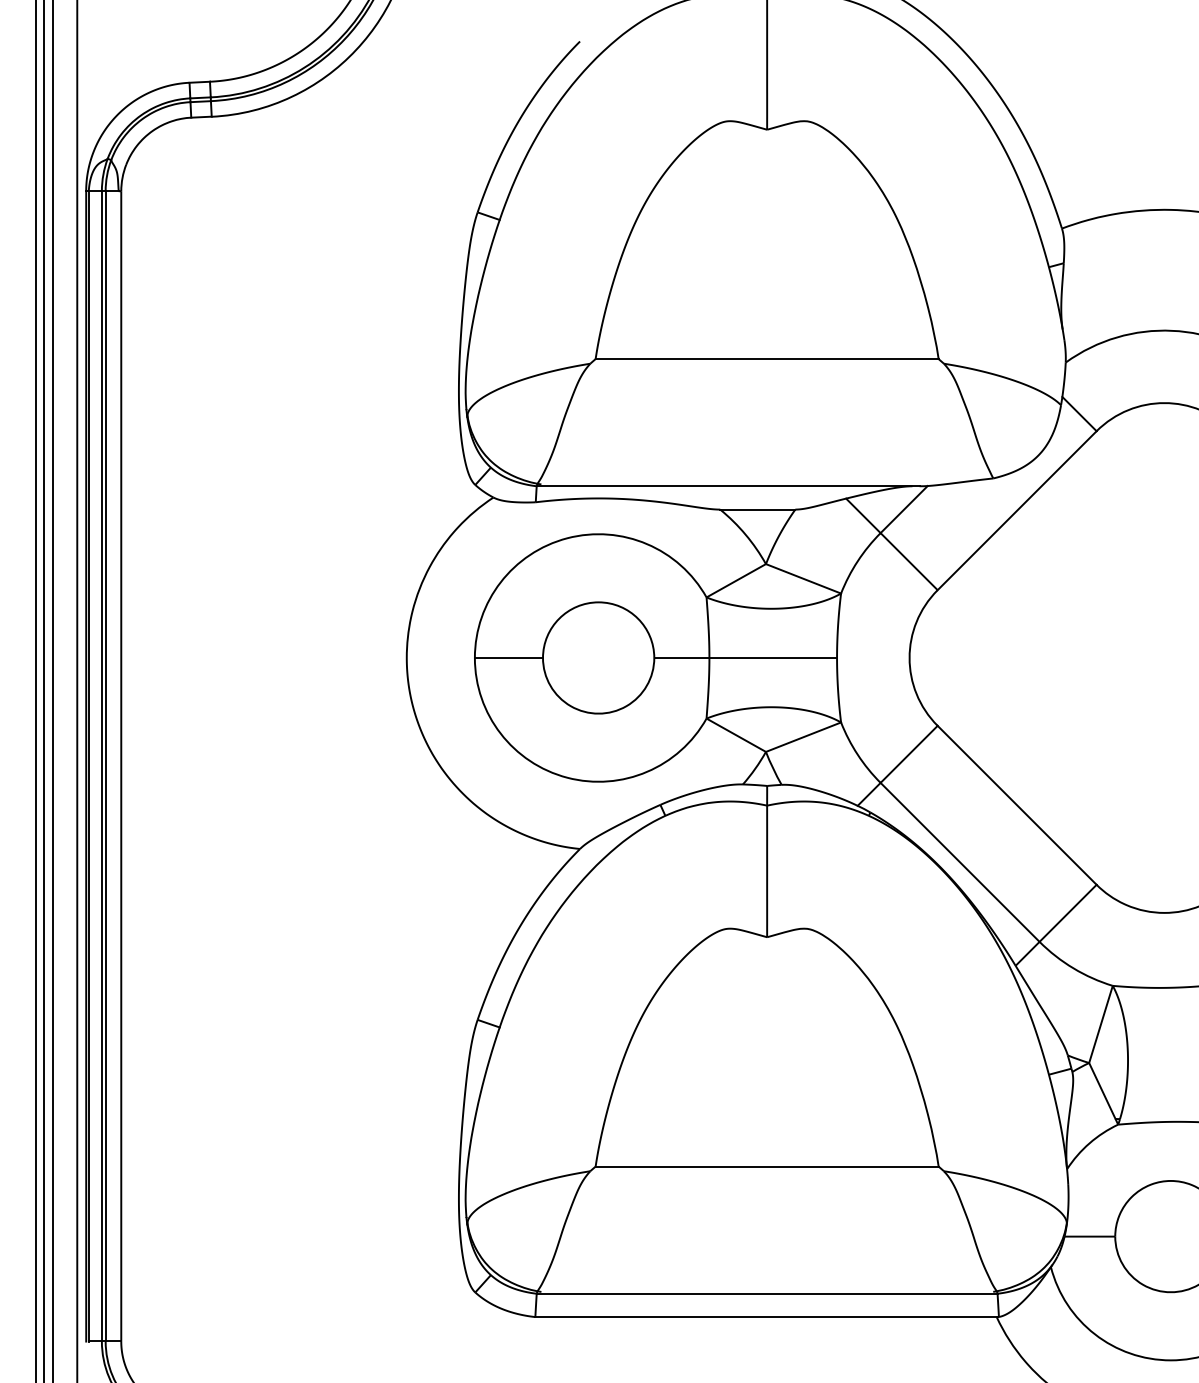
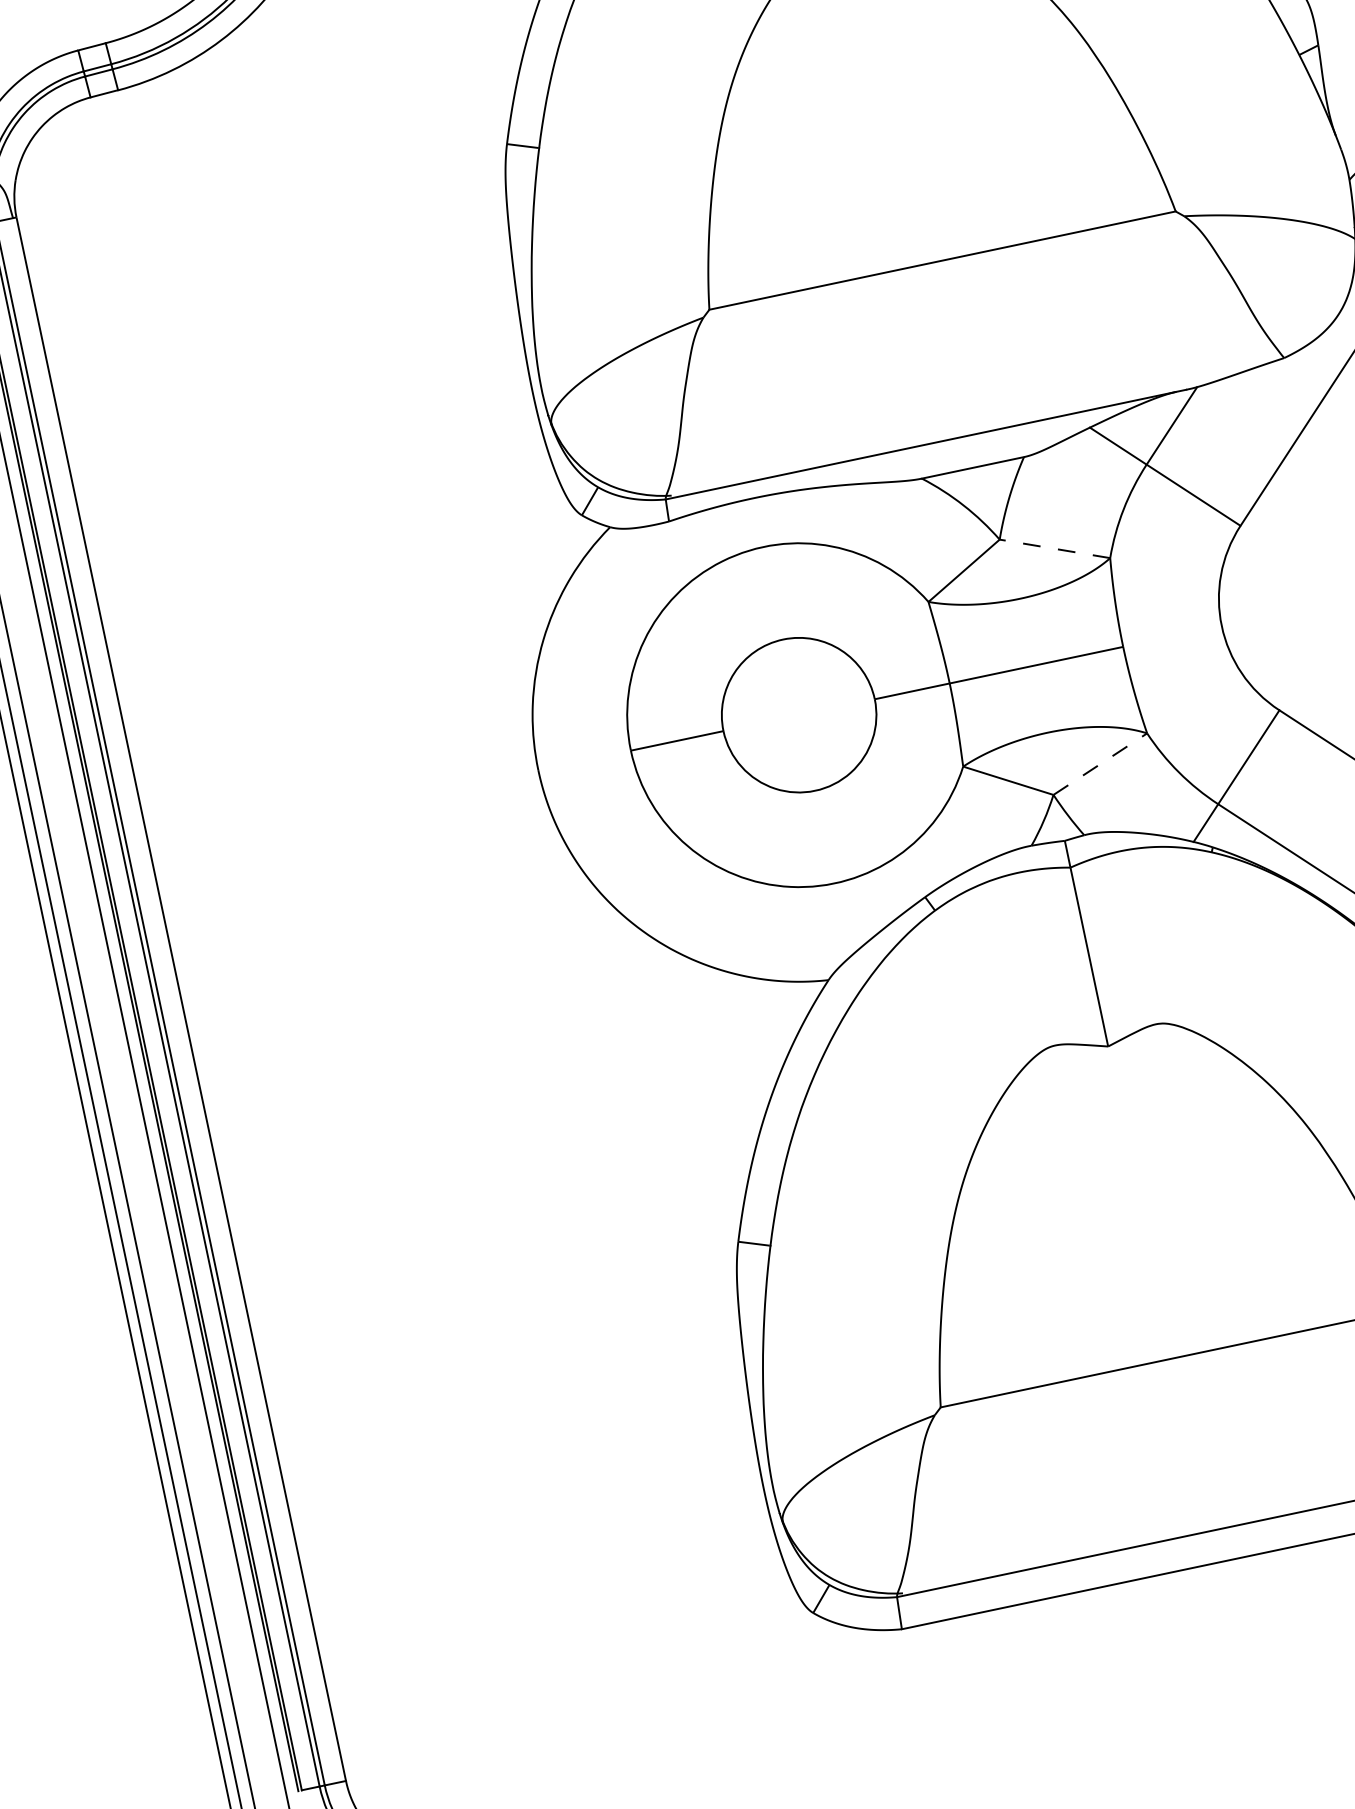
line: (803, 578) -> (1054, 548), solid -> dashed
line: (803, 737) -> (1100, 764), solid -> dashed

